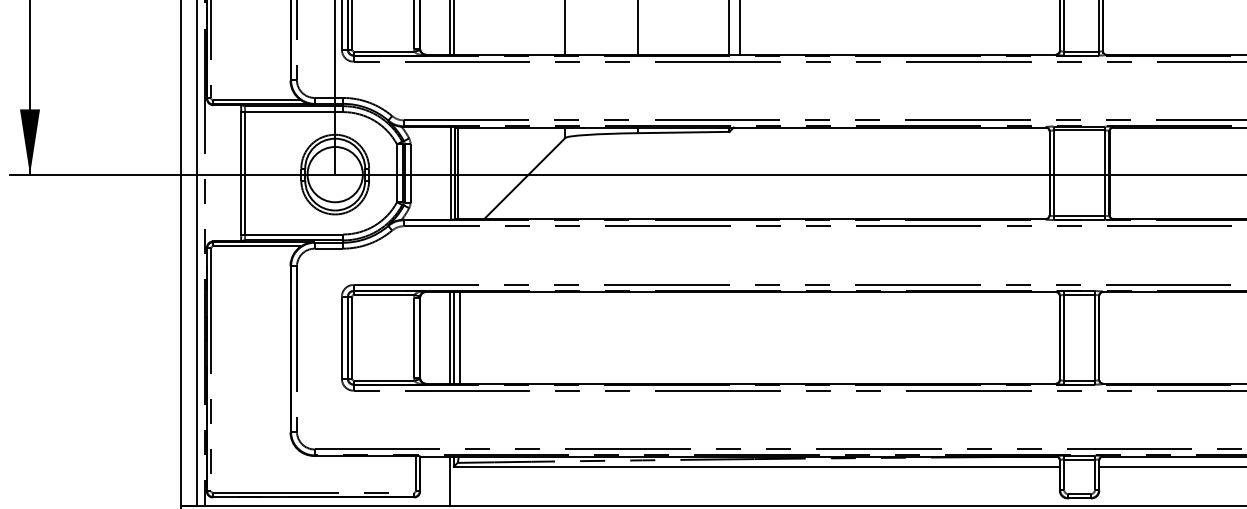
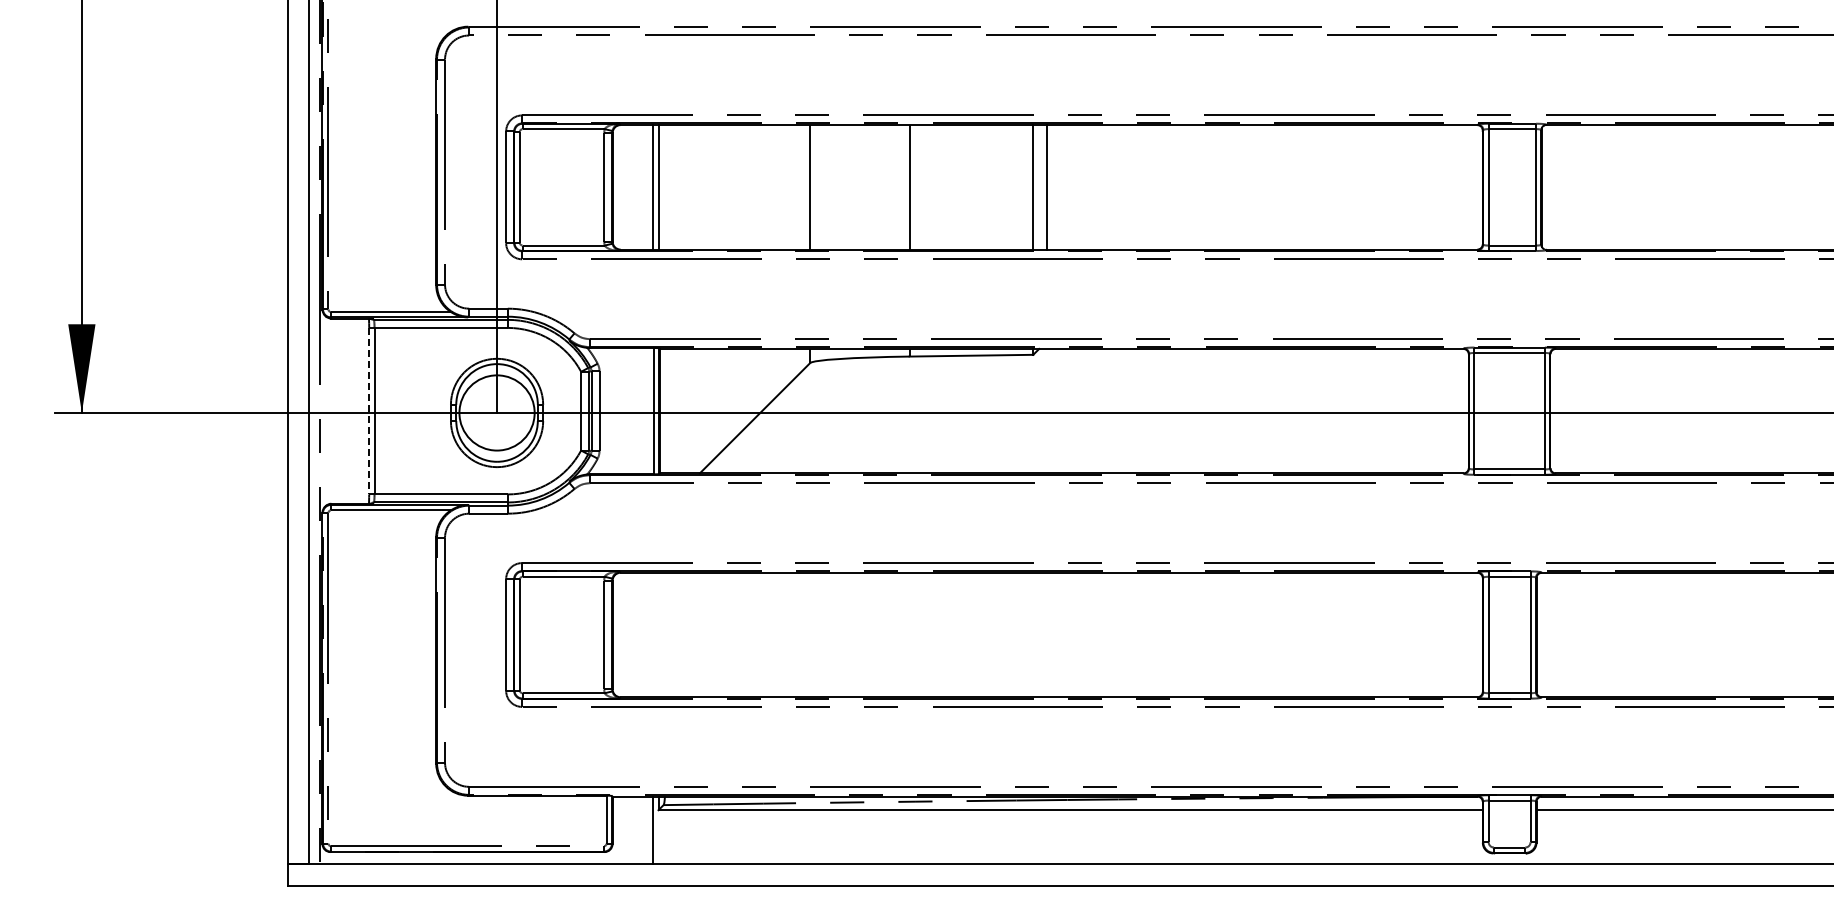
line: (458, 172) -> (664, 410), removed
line: (241, 173) -> (369, 411), solid -> dashed
line: (449, 337) -> (652, 634), removed
line: (453, 337) -> (658, 634), removed
line: (459, 337) -> (666, 634), removed

